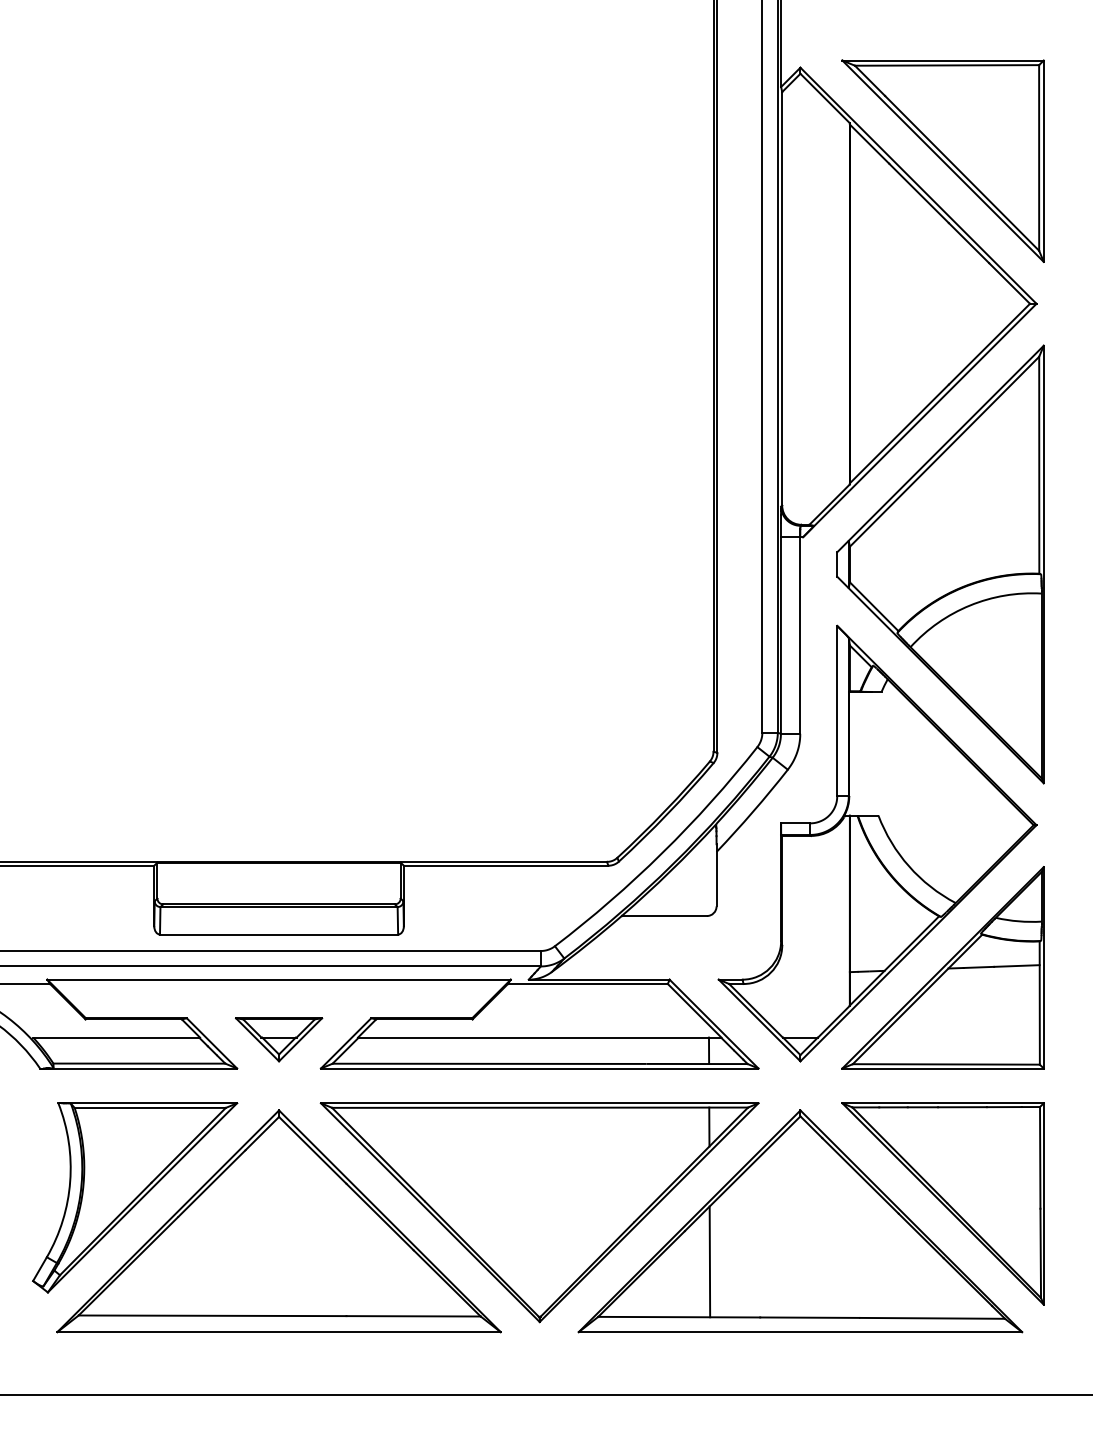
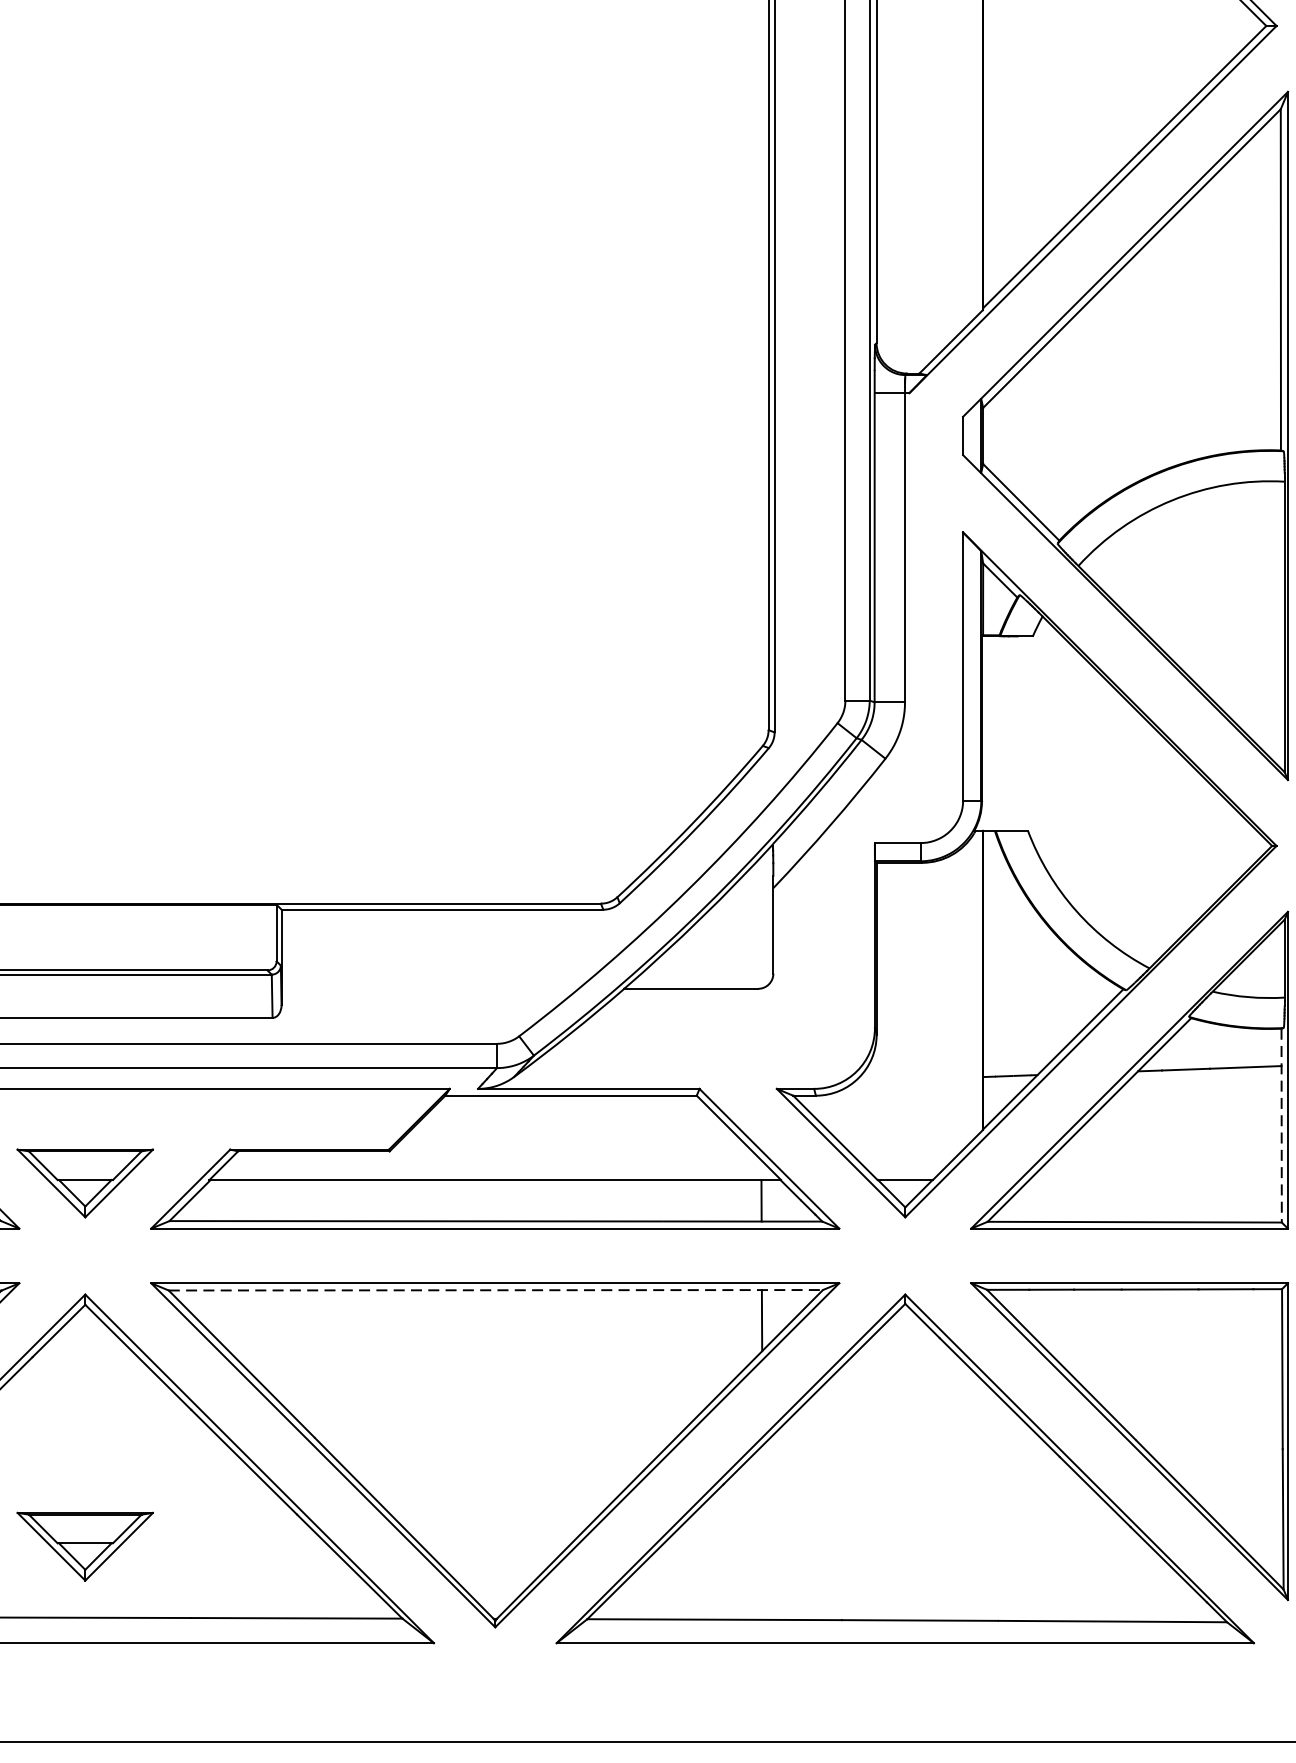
line: (1039, 1003) -> (1281, 1126), solid -> dashed
line: (540, 1107) -> (496, 1289), solid -> dashed
line: (709, 1261) -> (762, 1532), removed
part: (279, 1270) -> (85, 1546), added

